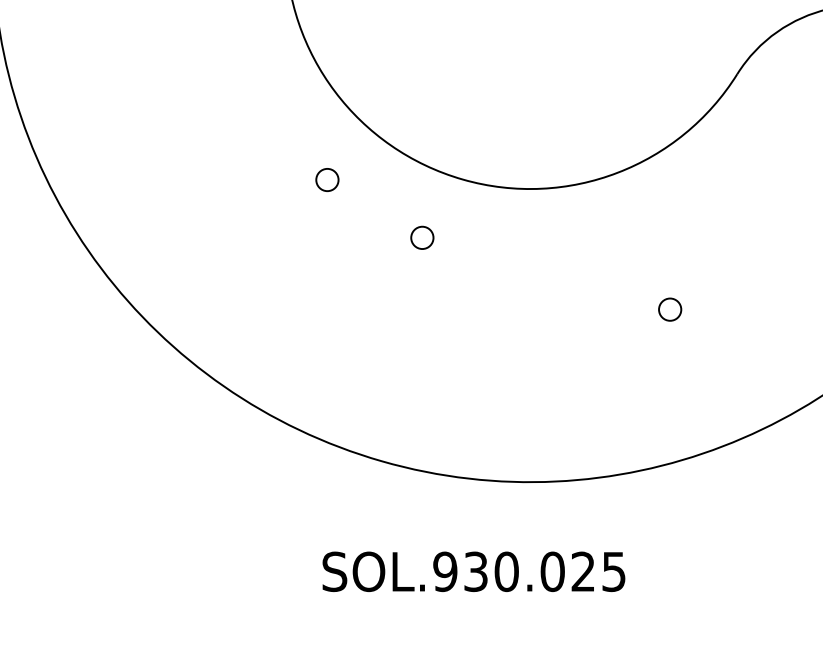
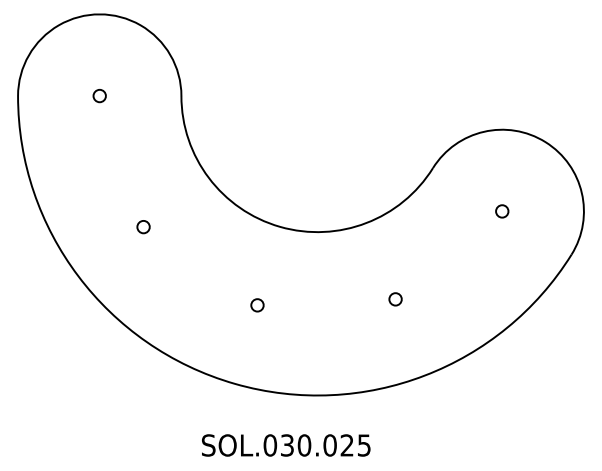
circle: (327, 180) -> (143, 227), moved
circle: (422, 238) -> (257, 305), moved
text: (445, 571) -> (270, 445), SOL.930.025 -> SOL.030.025

